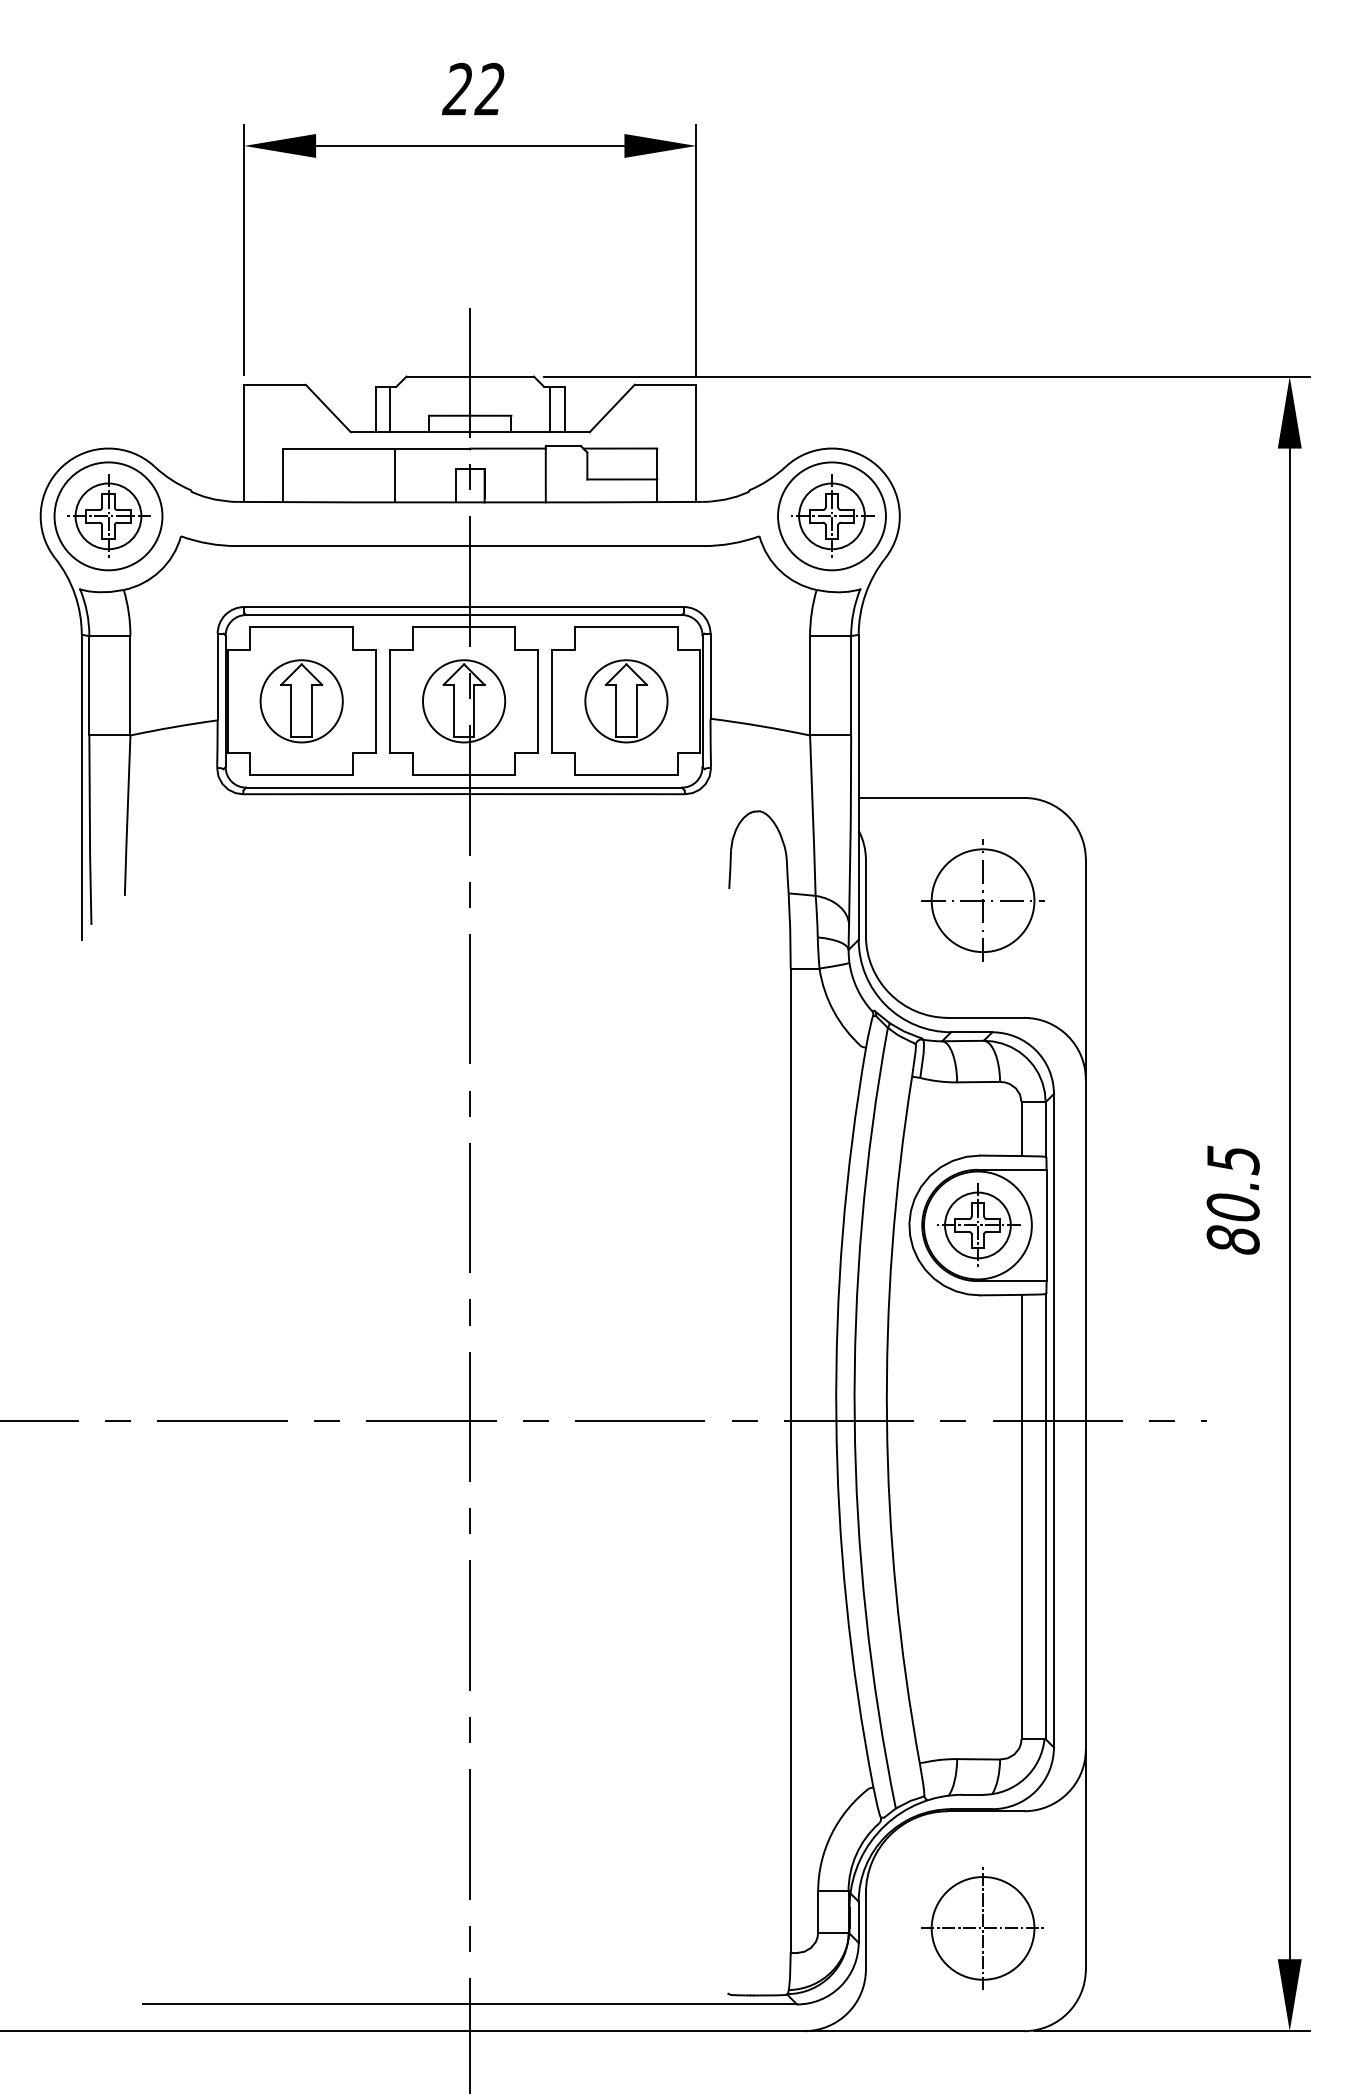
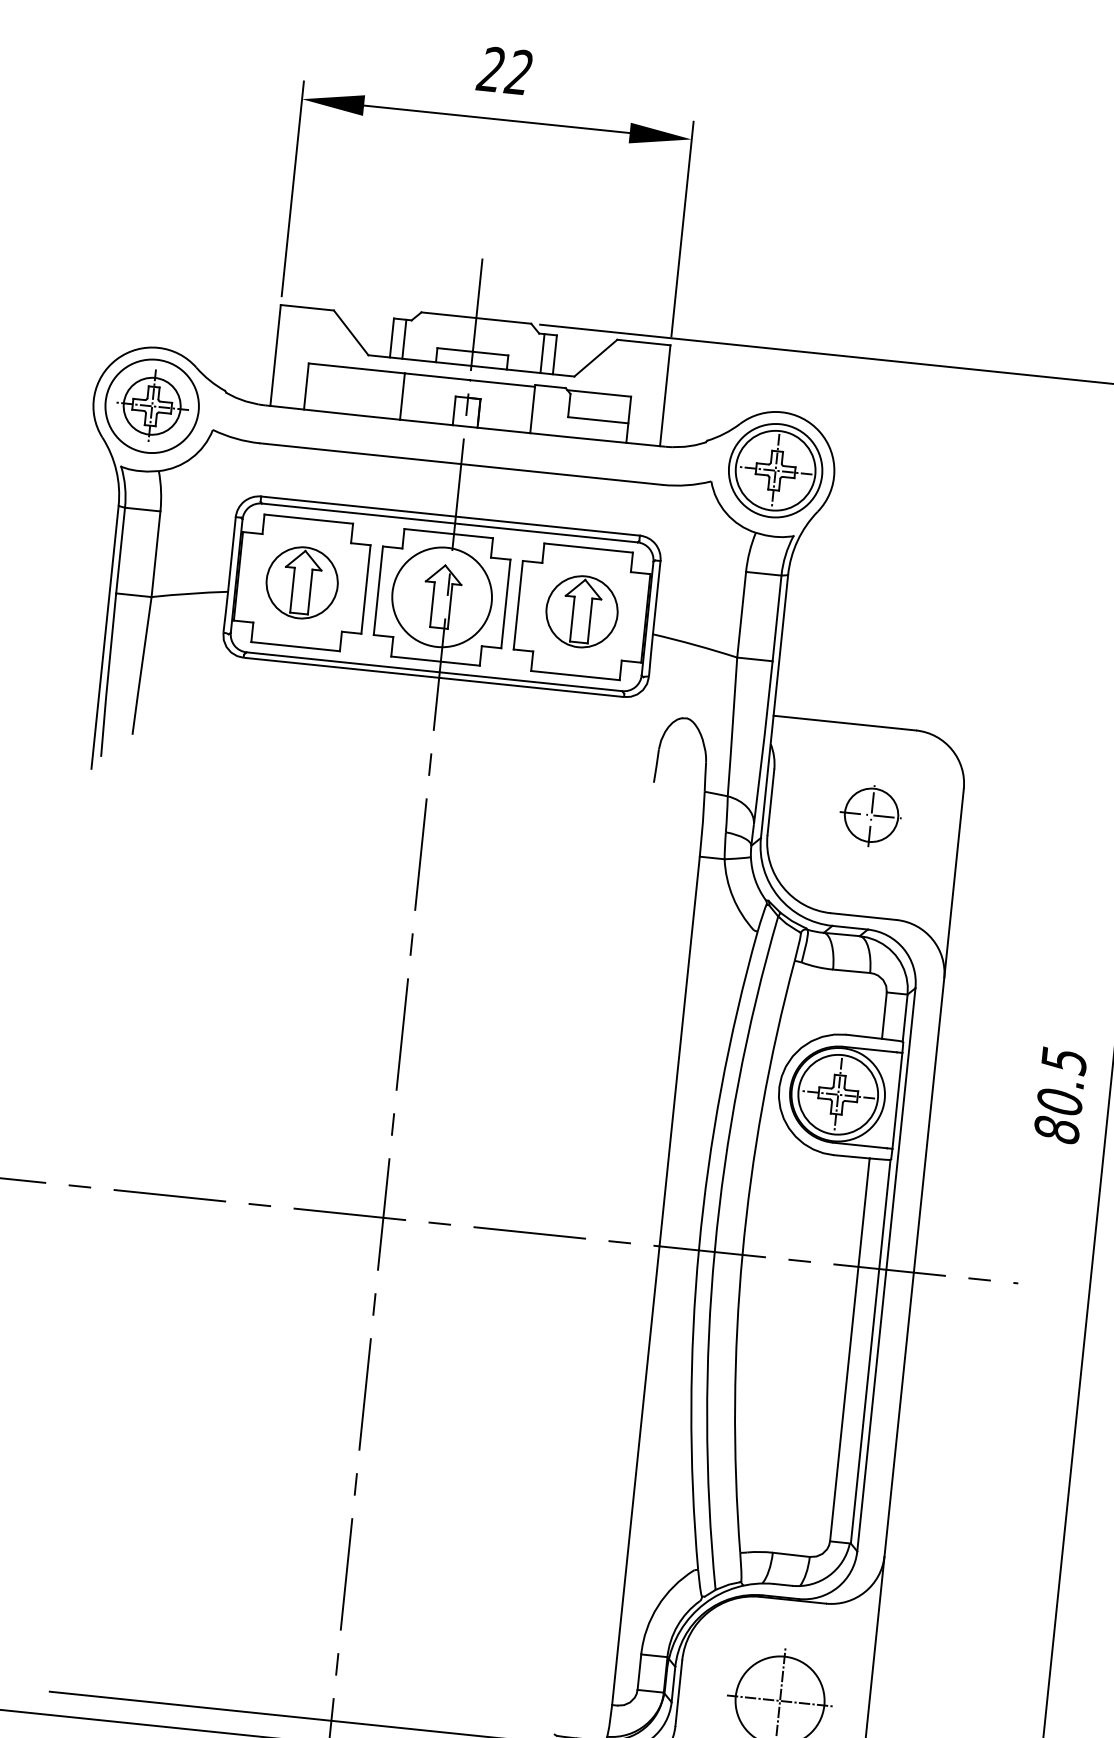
circle: (831, 516) -> (775, 470), size x1.4
circle: (463, 701) -> (441, 597), size x1.4
part: (982, 900) -> (871, 815), size x0.6
circle: (977, 1225) -> (837, 1094), size x1.4

